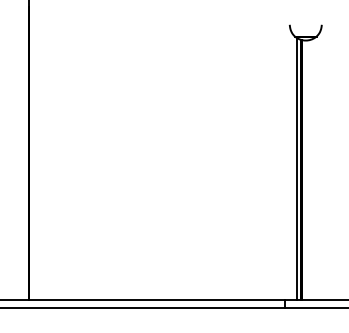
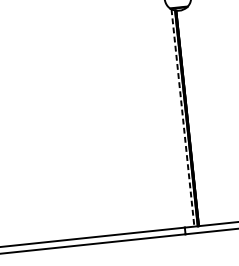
line: (296, 169) -> (182, 118), solid -> dashed

